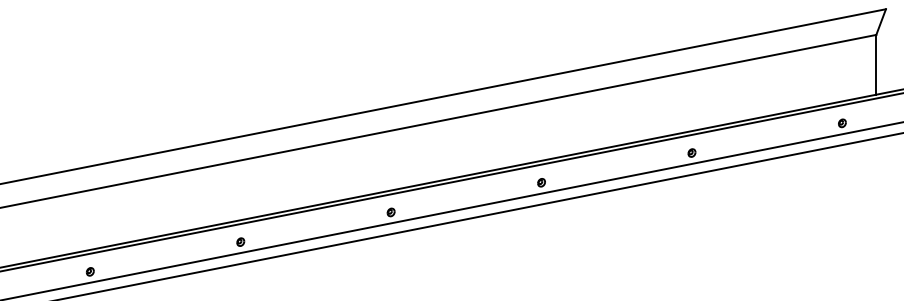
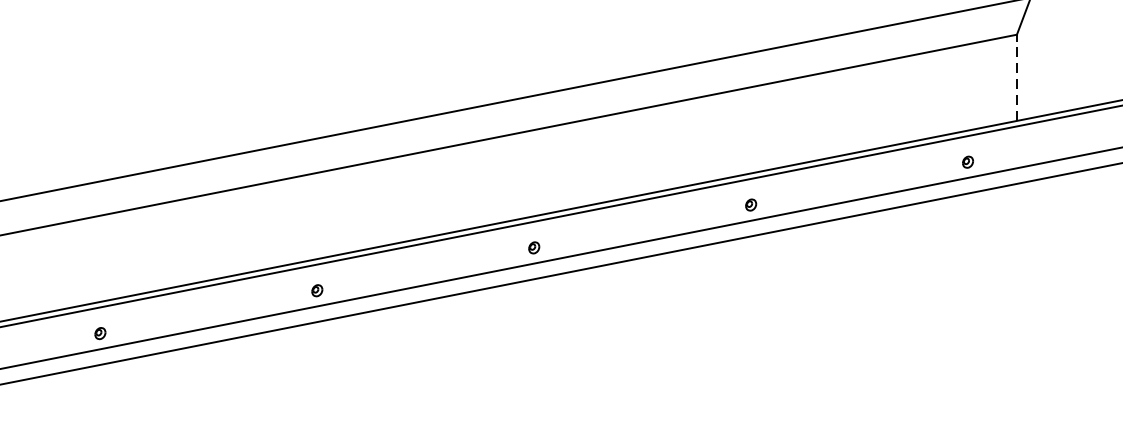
line: (876, 64) -> (1017, 77), solid -> dashed

